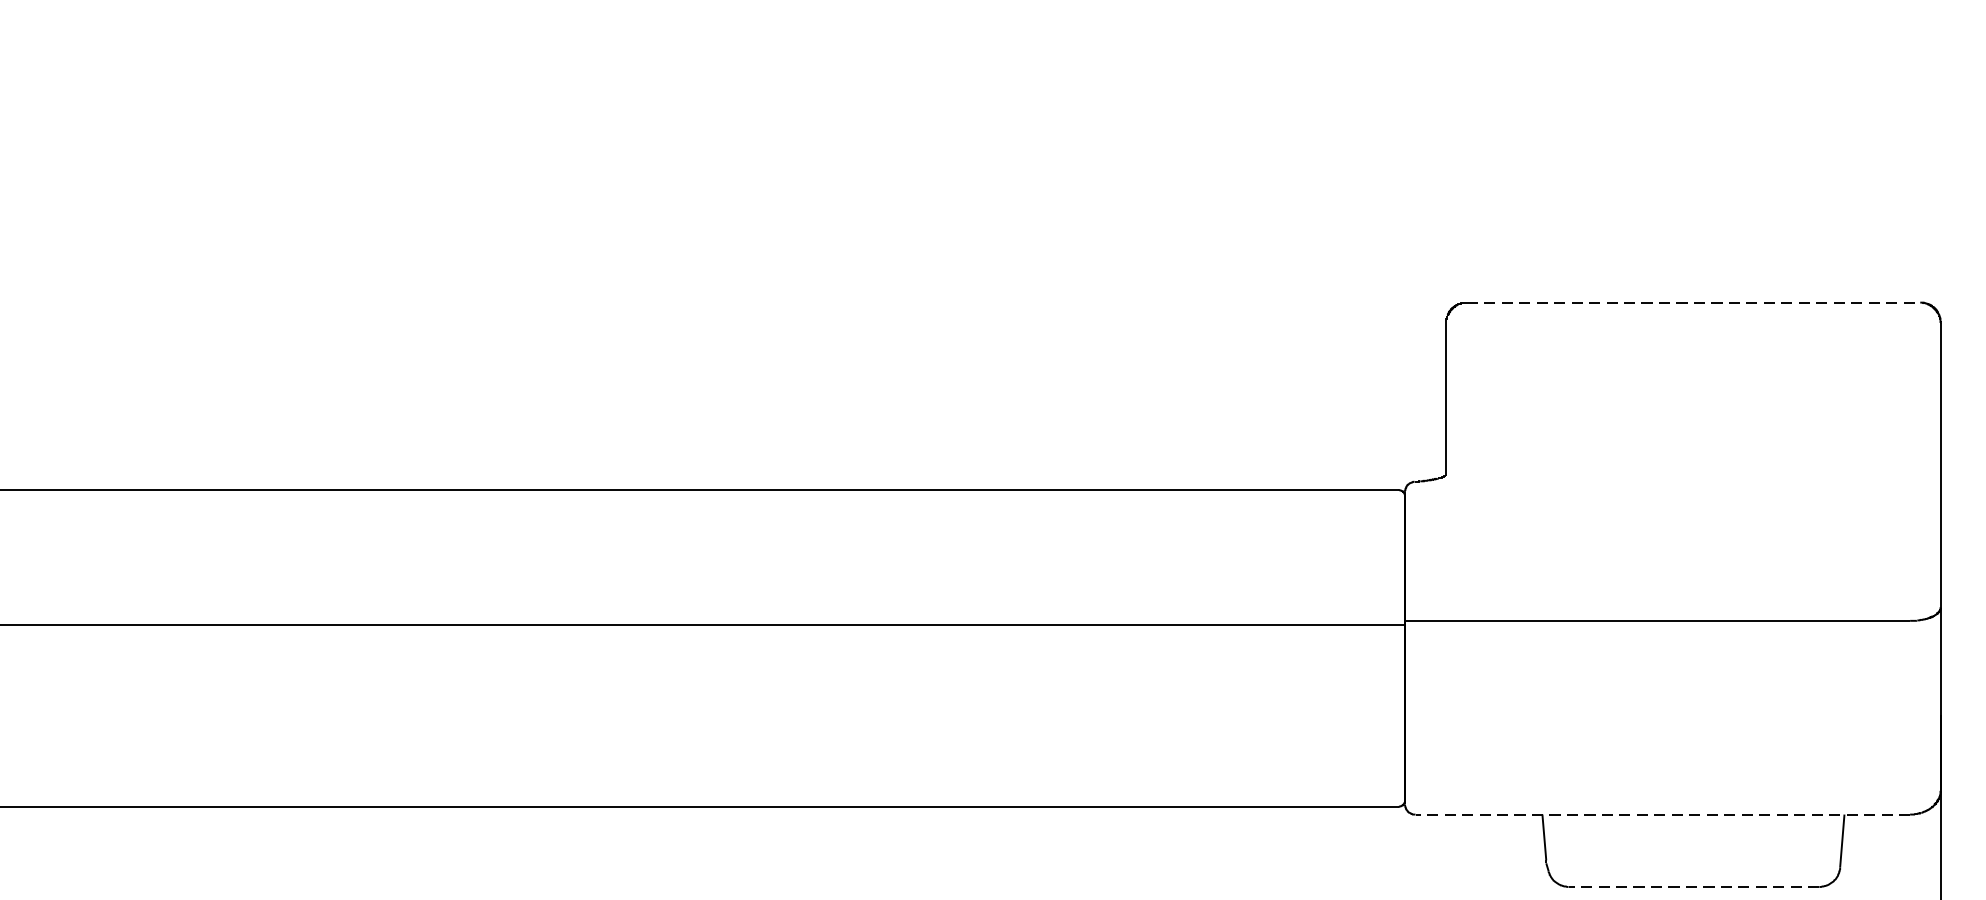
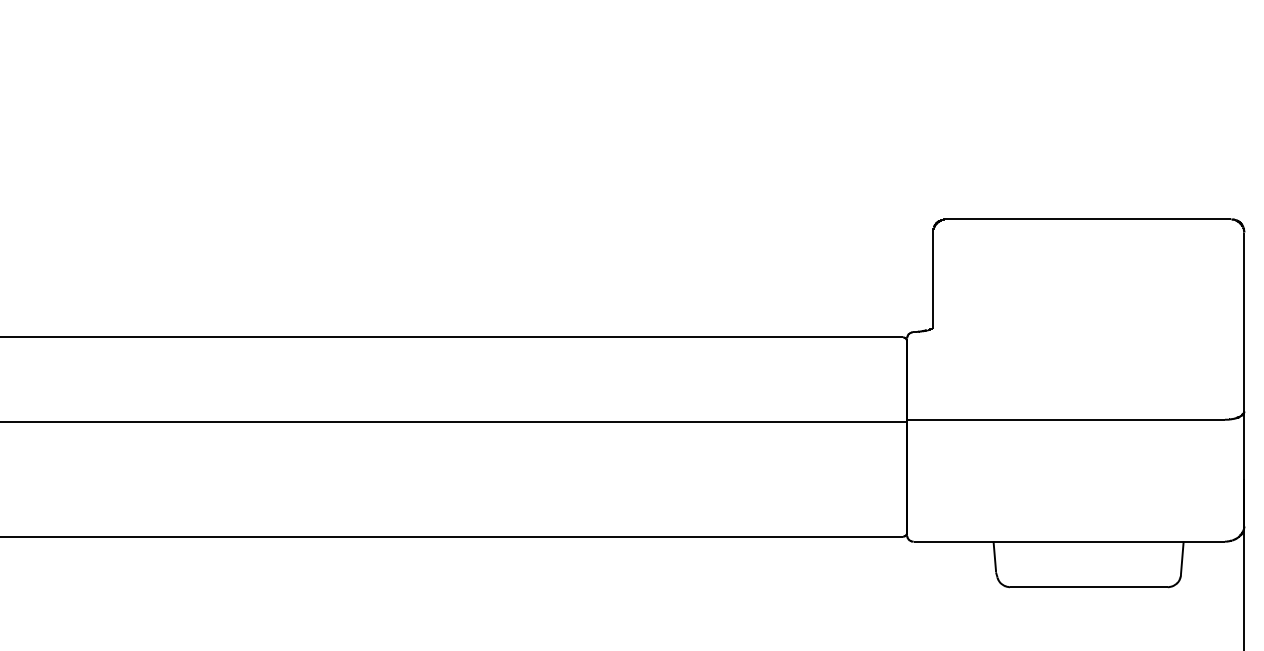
line: (1693, 302) -> (1088, 219), dashed -> solid
line: (1663, 814) -> (1069, 541), dashed -> solid
line: (1693, 887) -> (1088, 587), dashed -> solid

